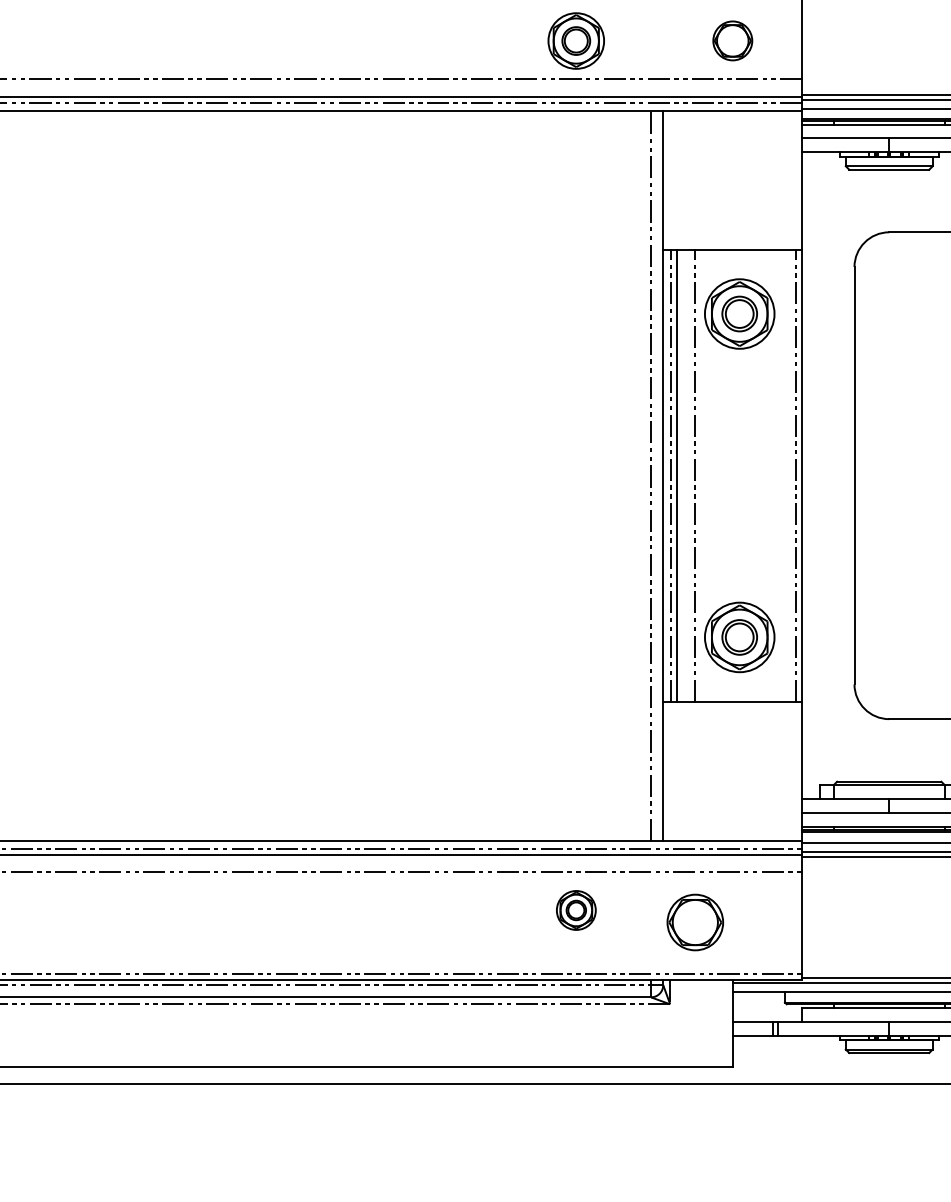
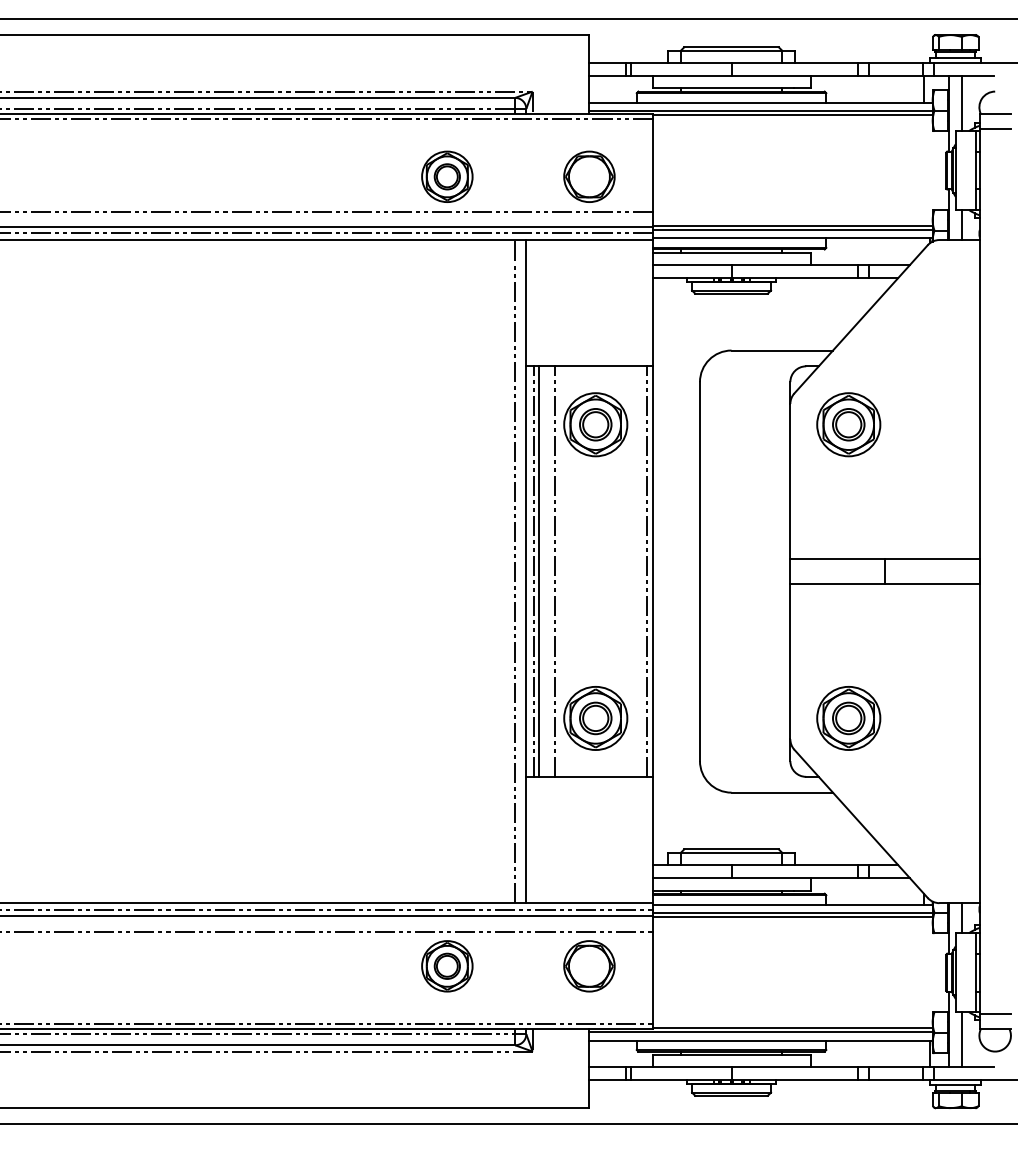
part: (732, 40) -> (589, 176), size x1.43
part: (576, 910) -> (447, 966), size x1.43
part: (695, 922) -> (589, 966), moved

